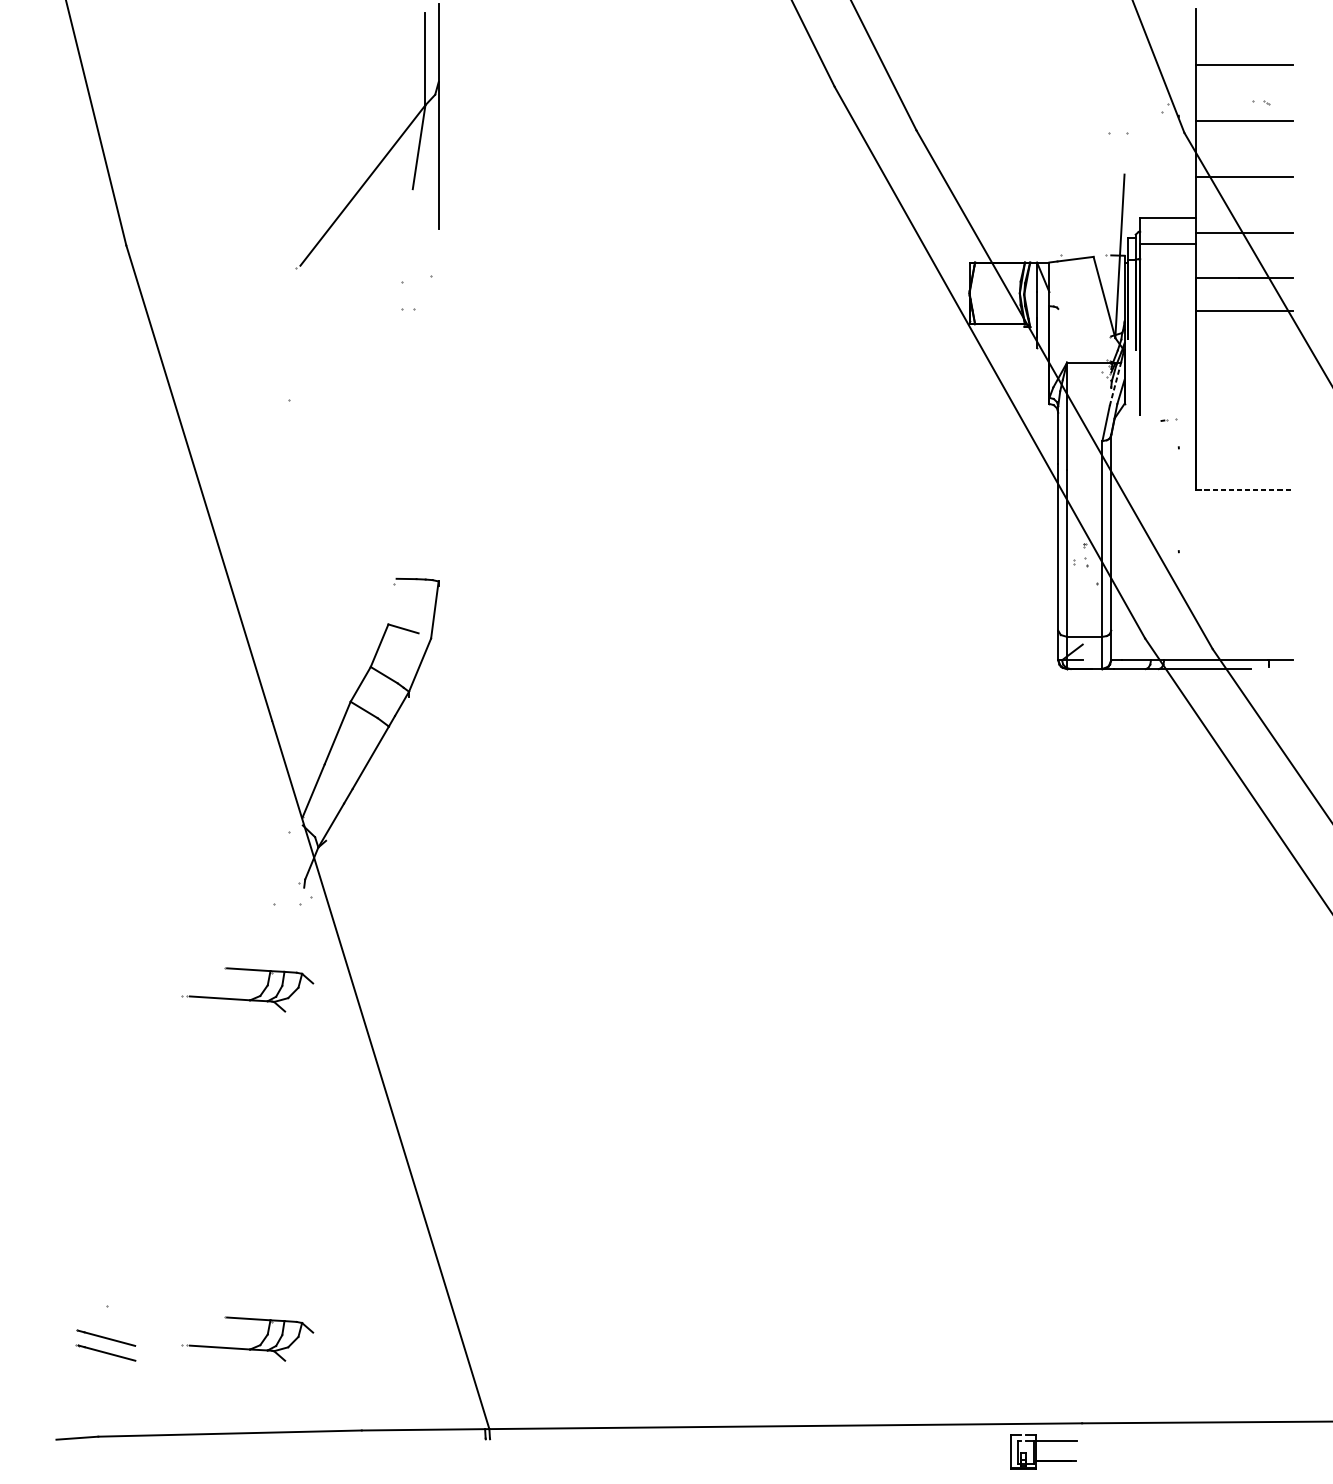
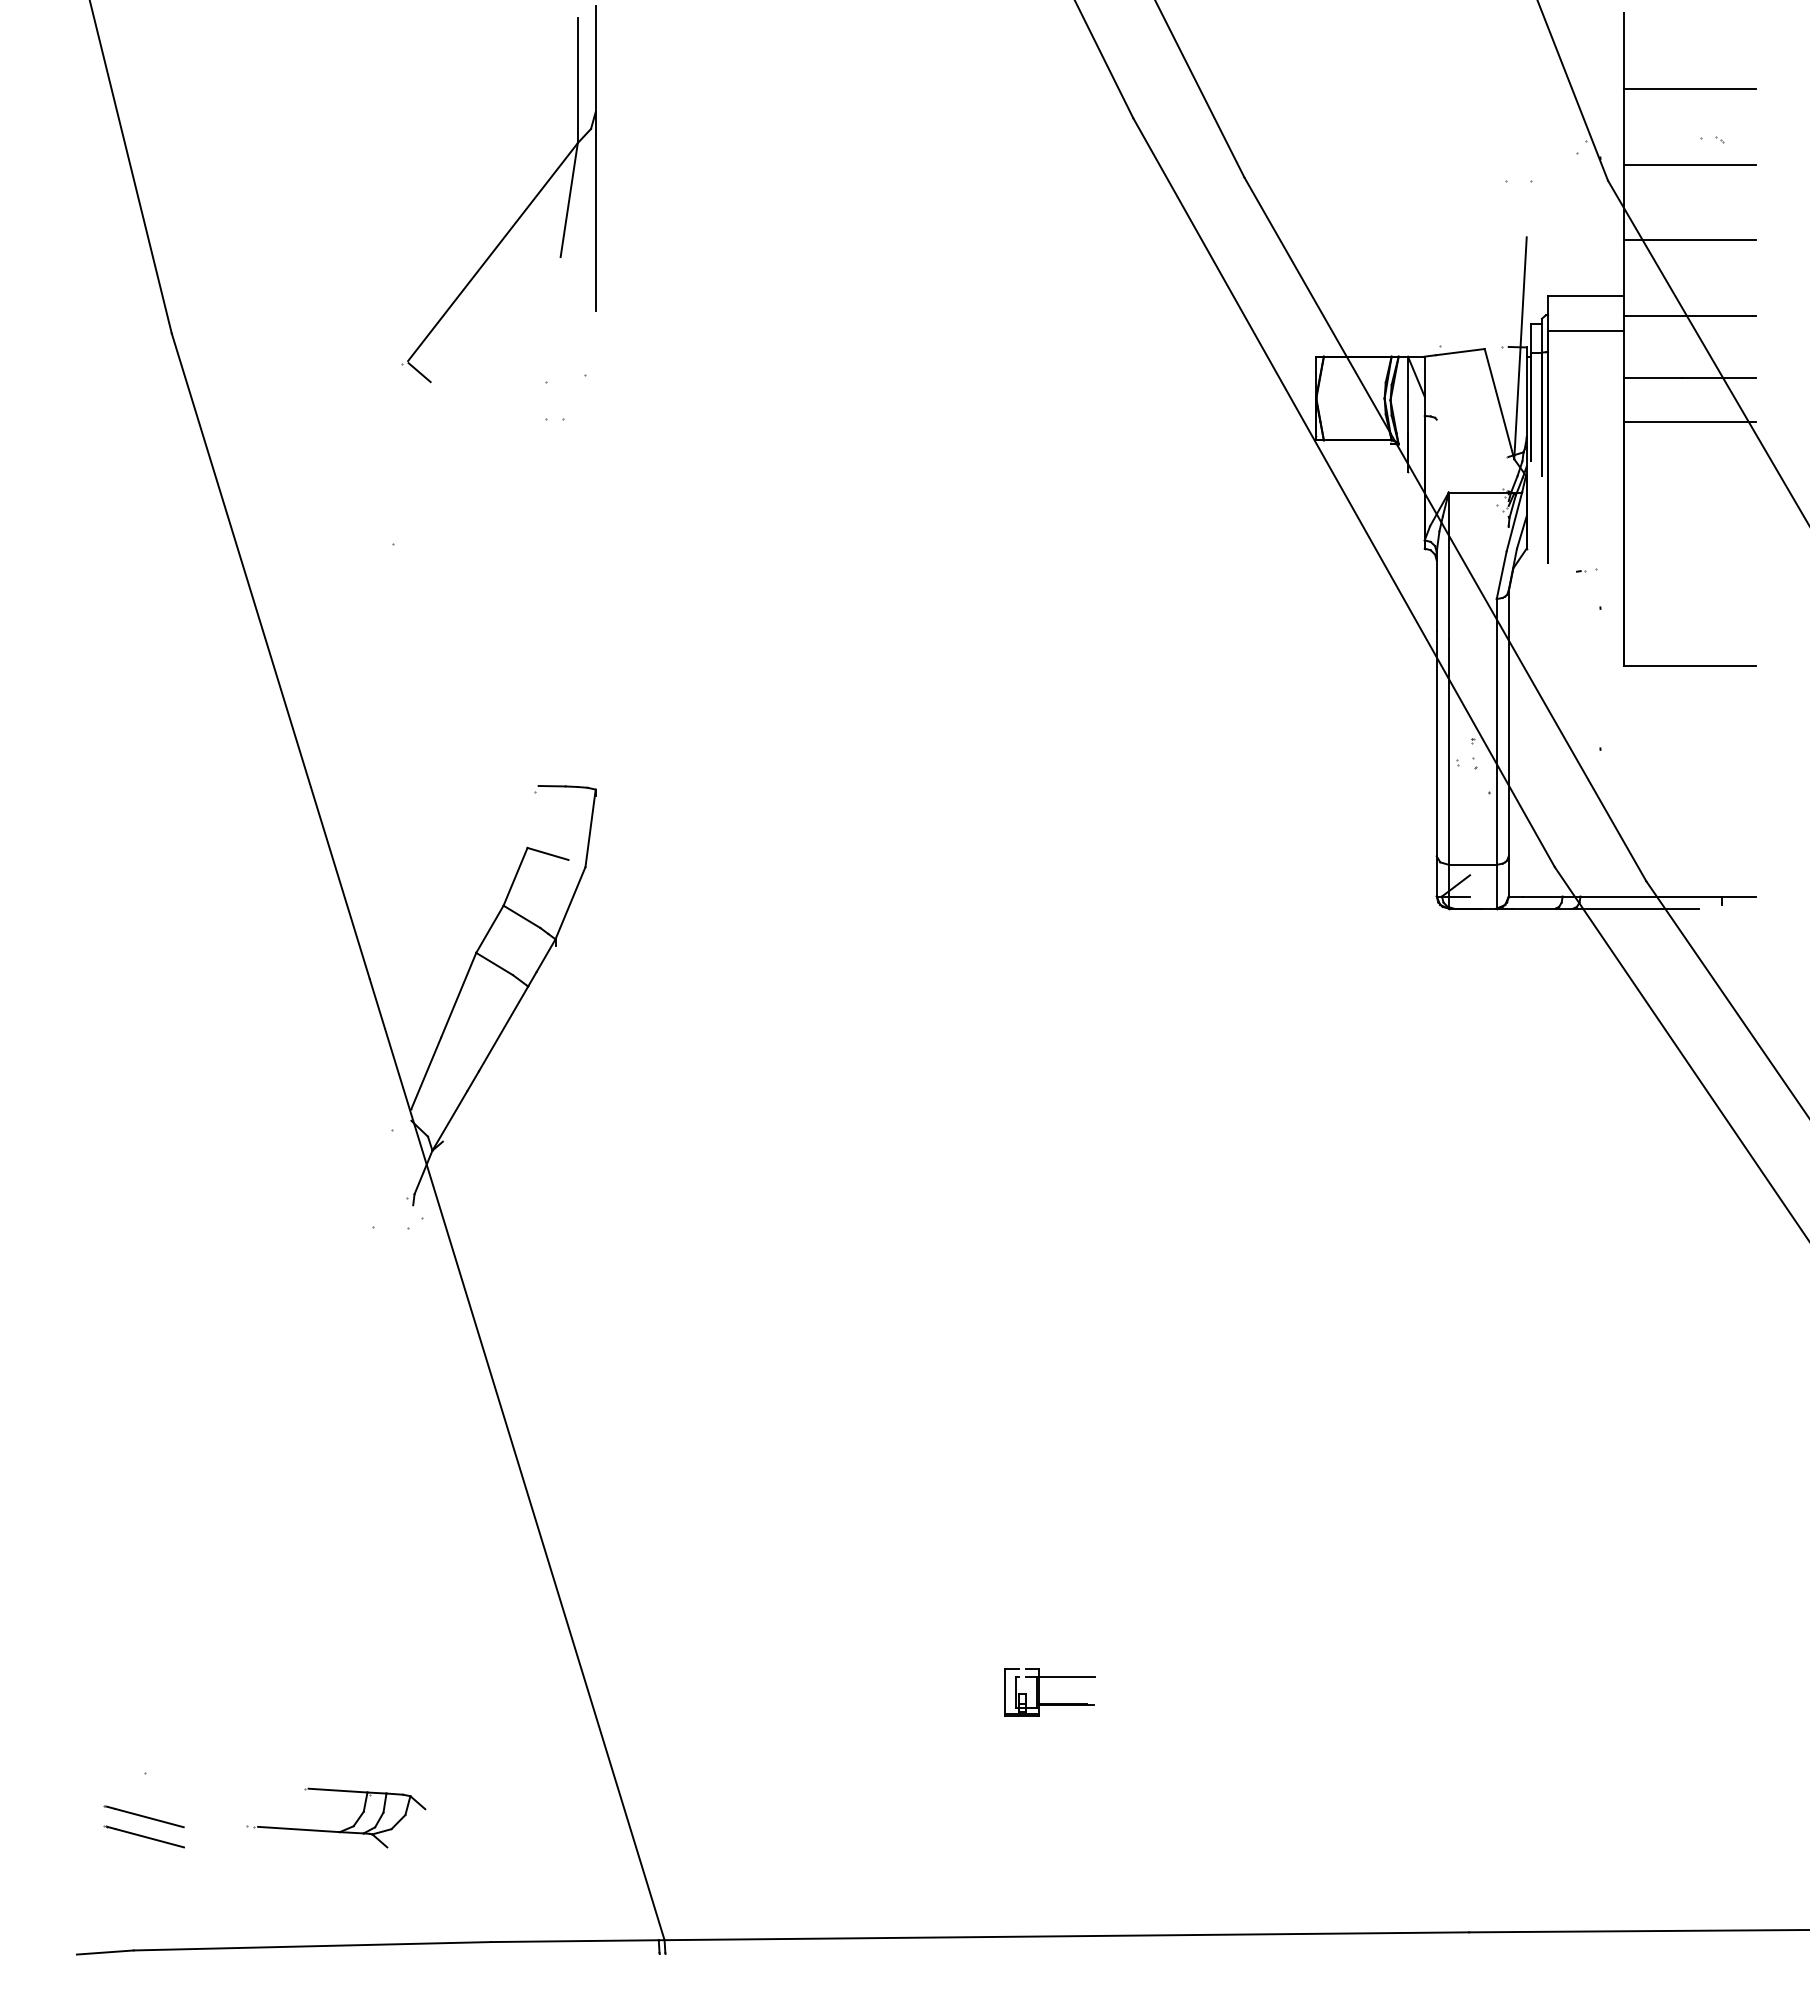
line: (308, 274) -> (419, 372), added
line: (1115, 383) -> (1514, 521), dashed -> solid
line: (1244, 490) -> (1689, 665), dashed -> solid
part: (246, 999) -> (334, 1356), removed
part: (1035, 1452) -> (1039, 1692), moved

